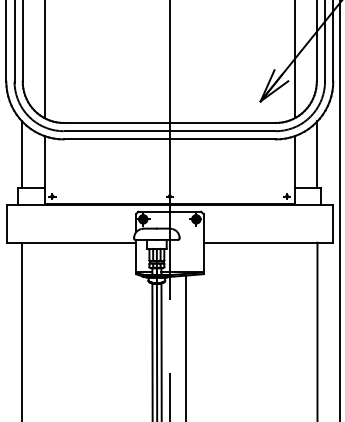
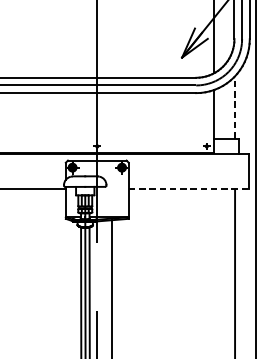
line: (317, 154) -> (235, 107), solid -> dashed
line: (268, 242) -> (189, 189), solid -> dashed

